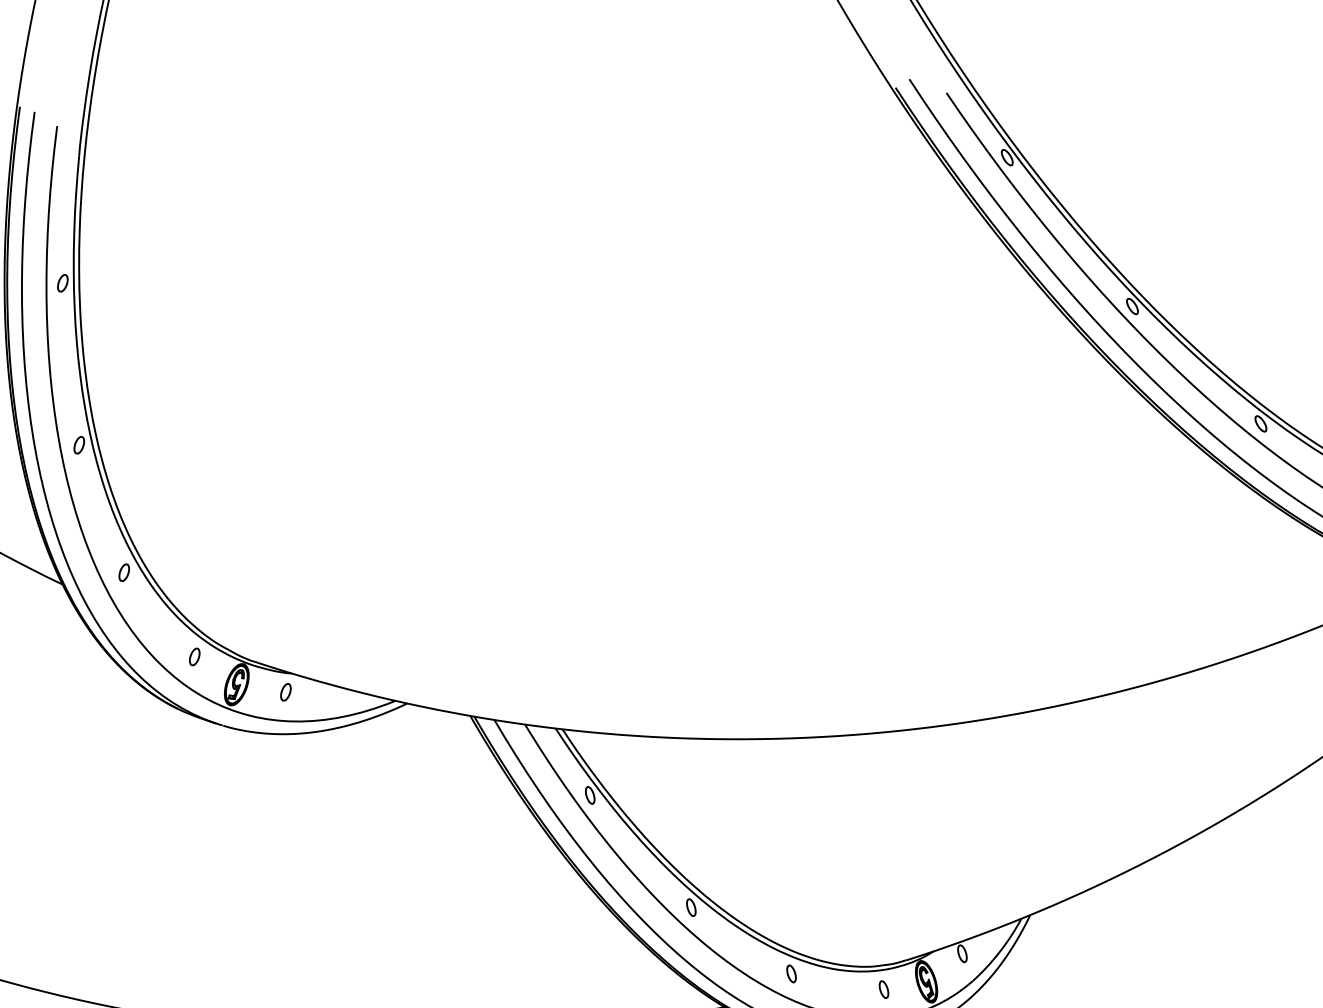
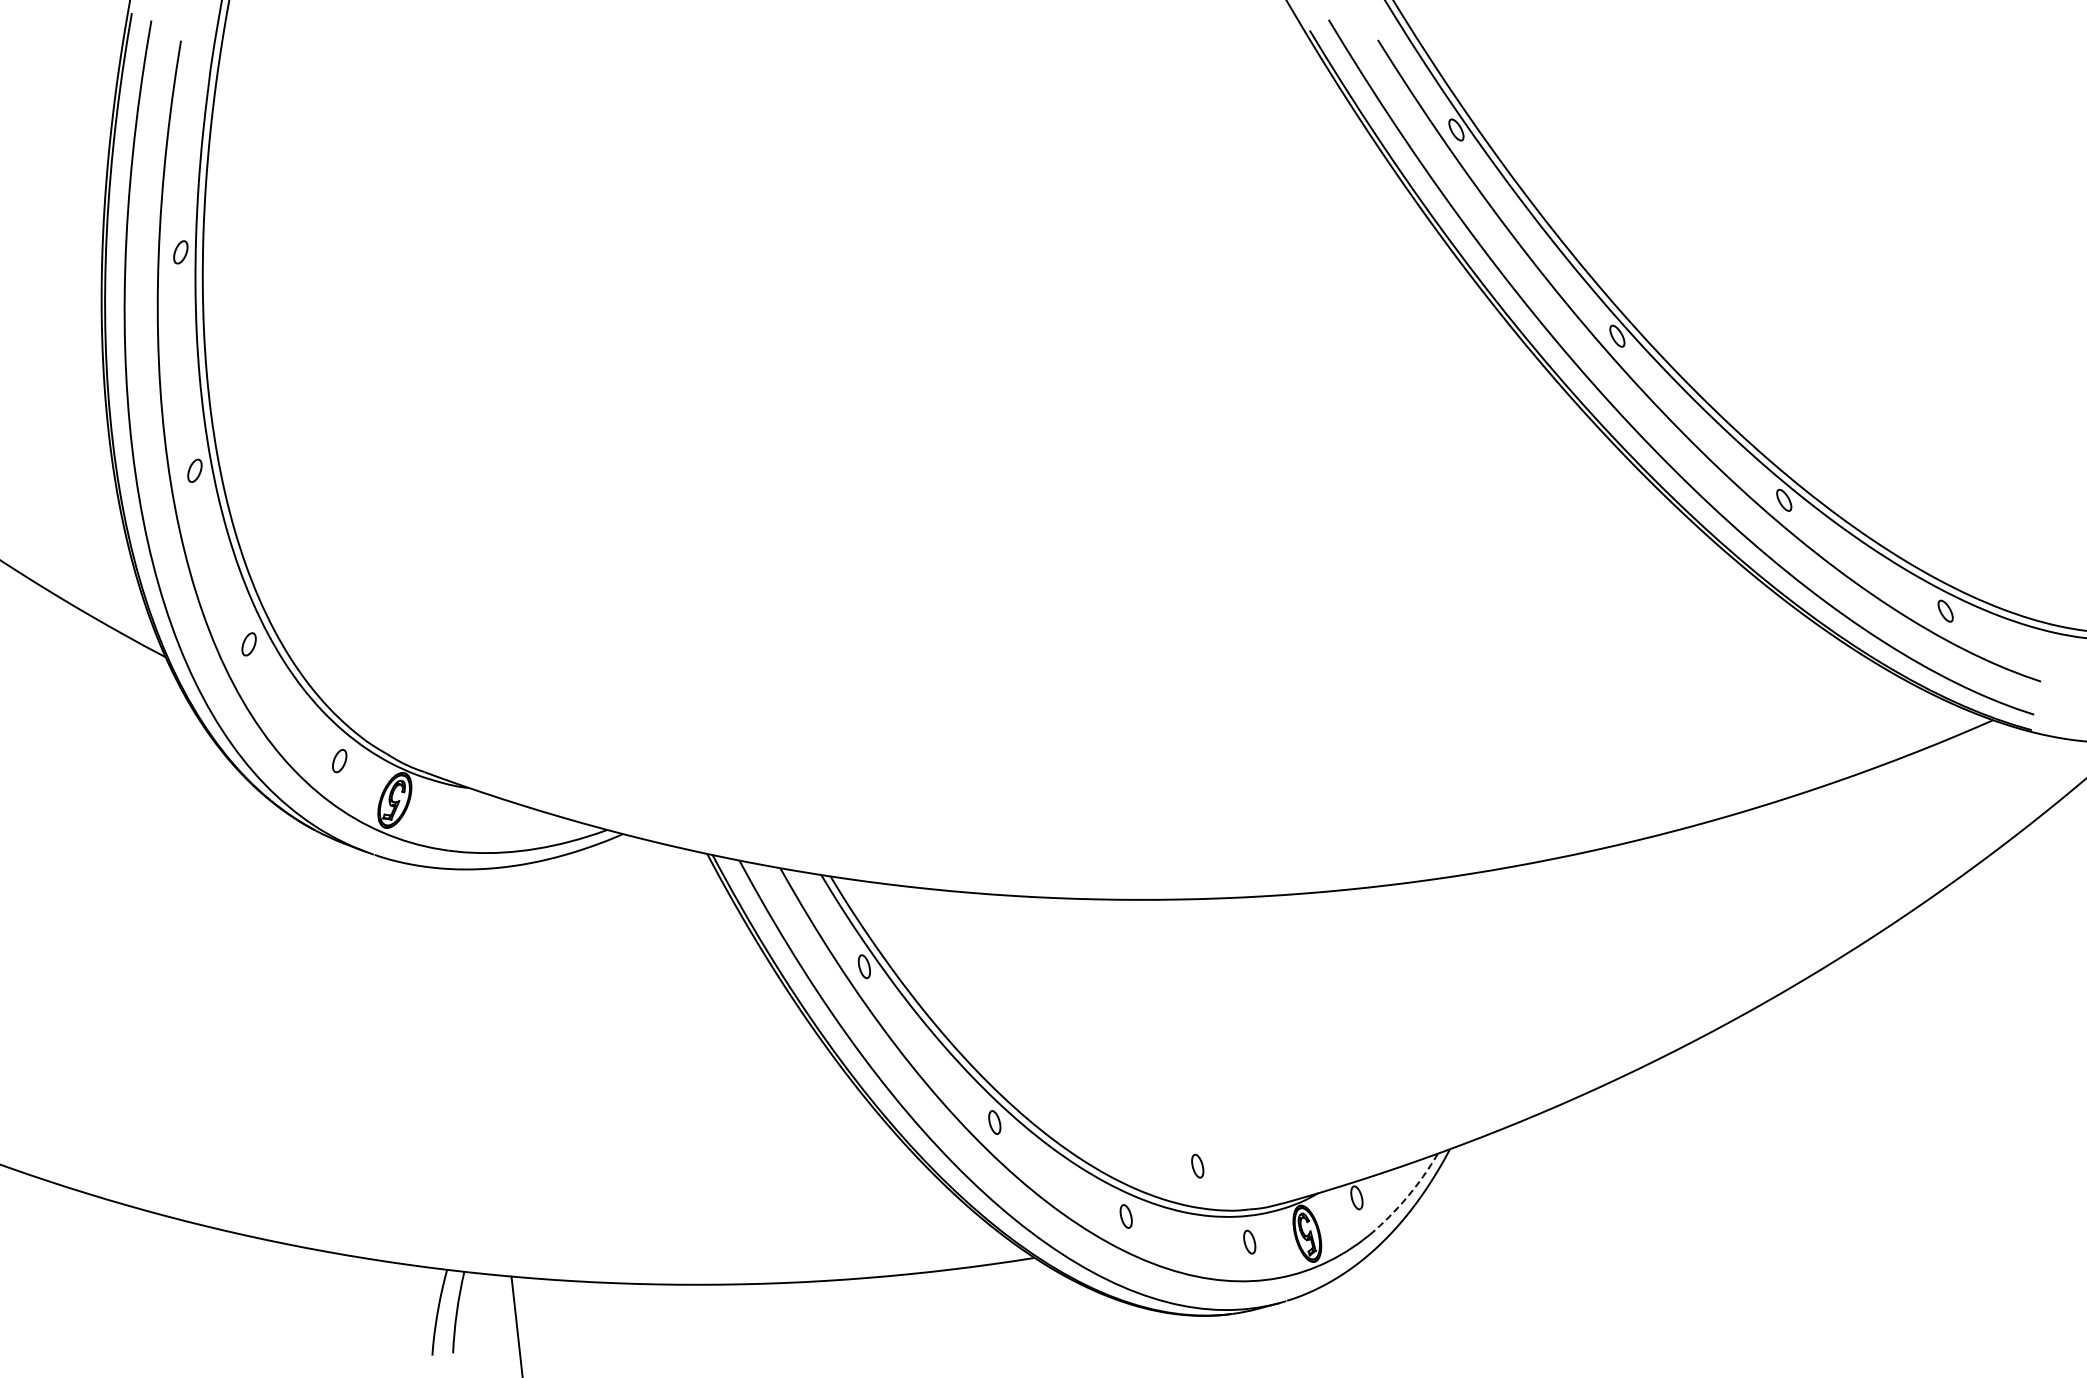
part: (285, 692) -> (460, 813), removed
part: (843, 934) -> (1197, 1165), added
arc: (1000, 952) -> (1407, 1197), solid -> dashed

